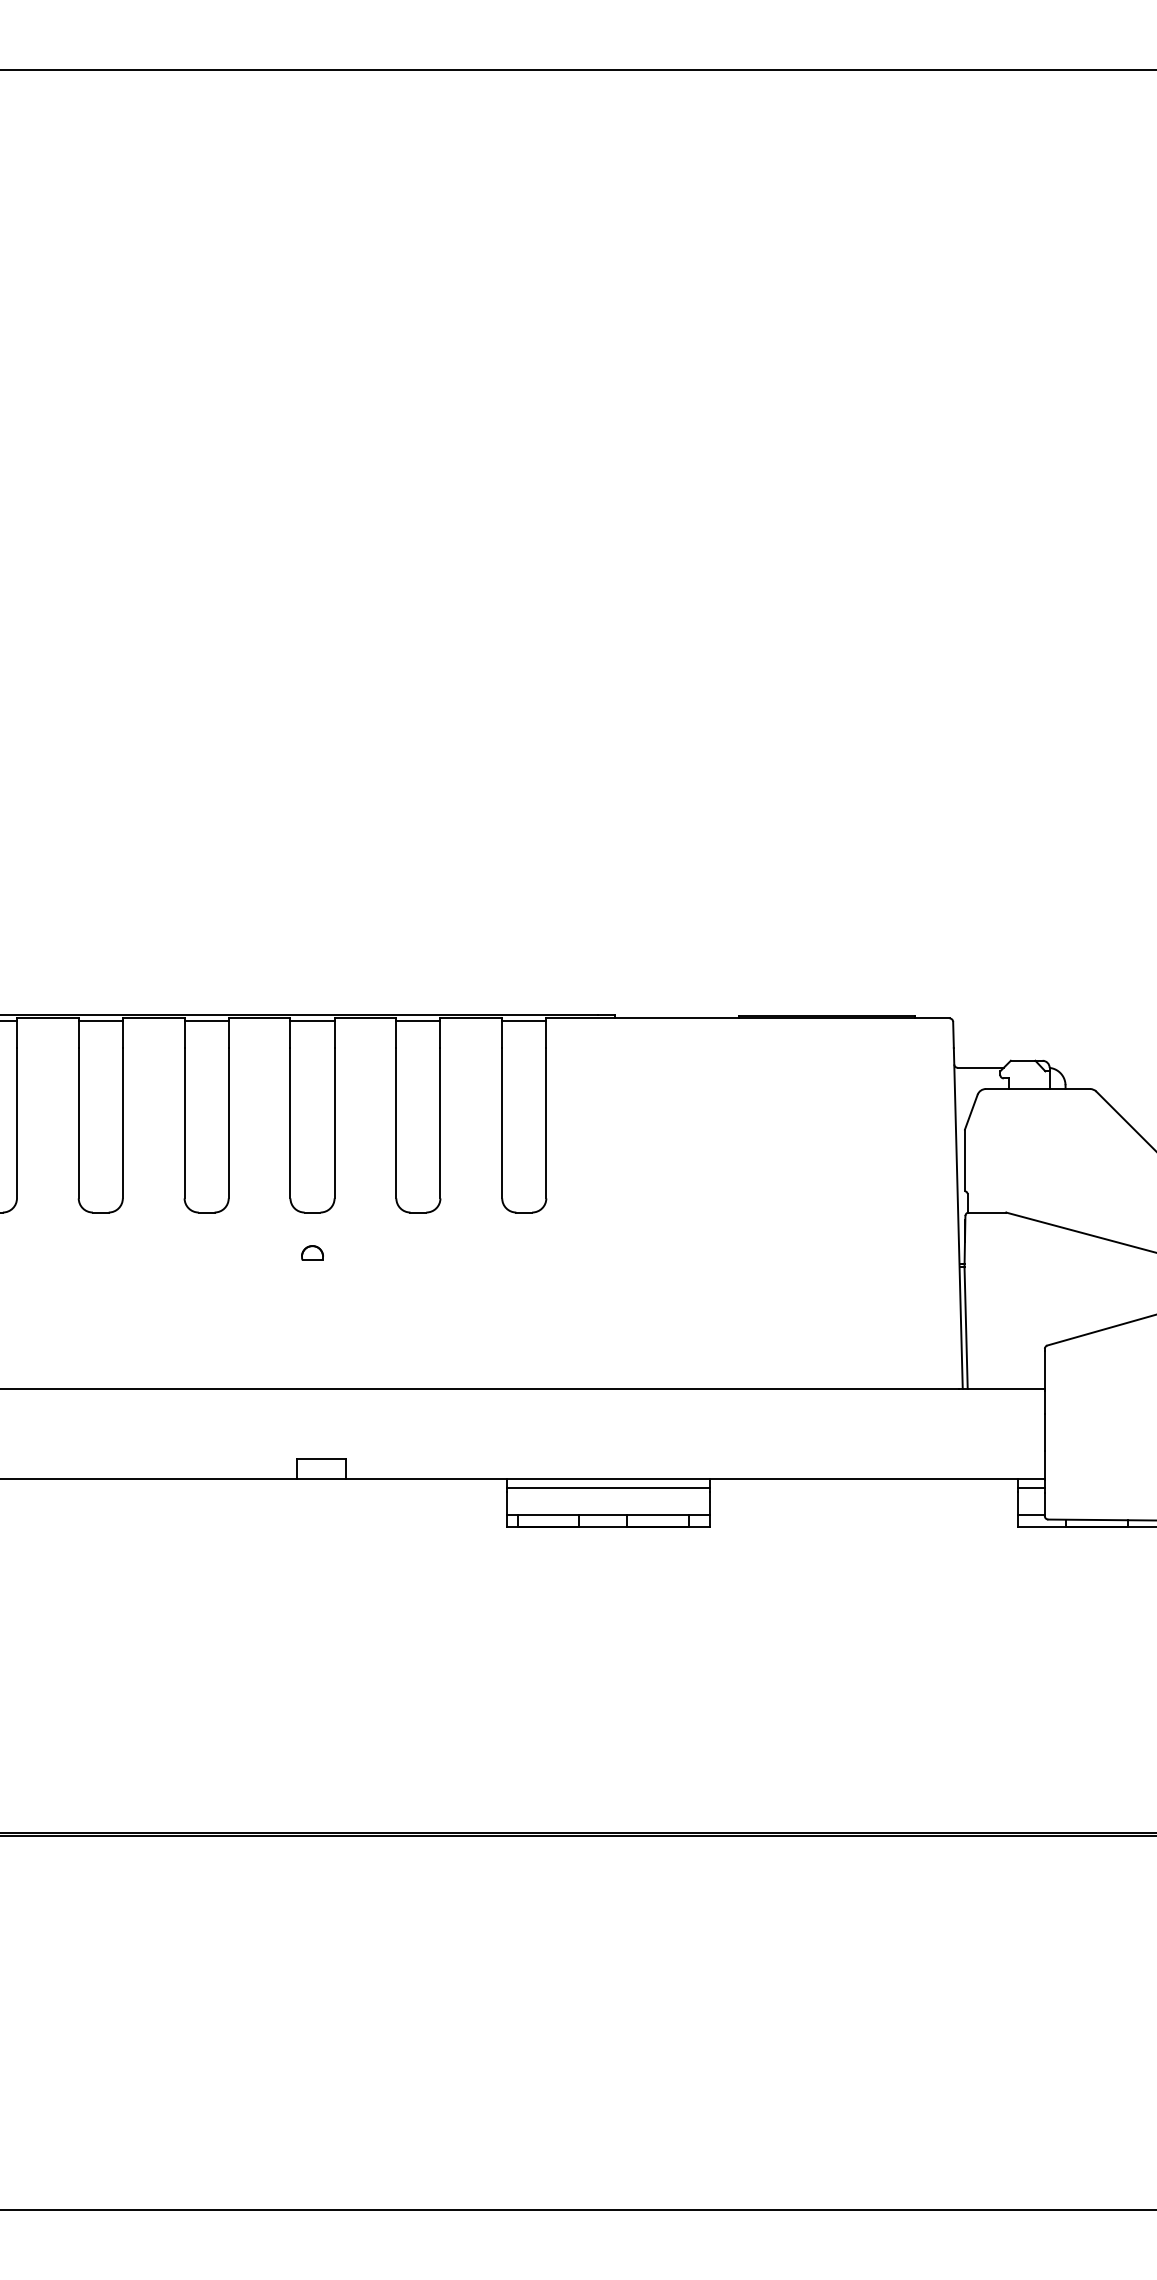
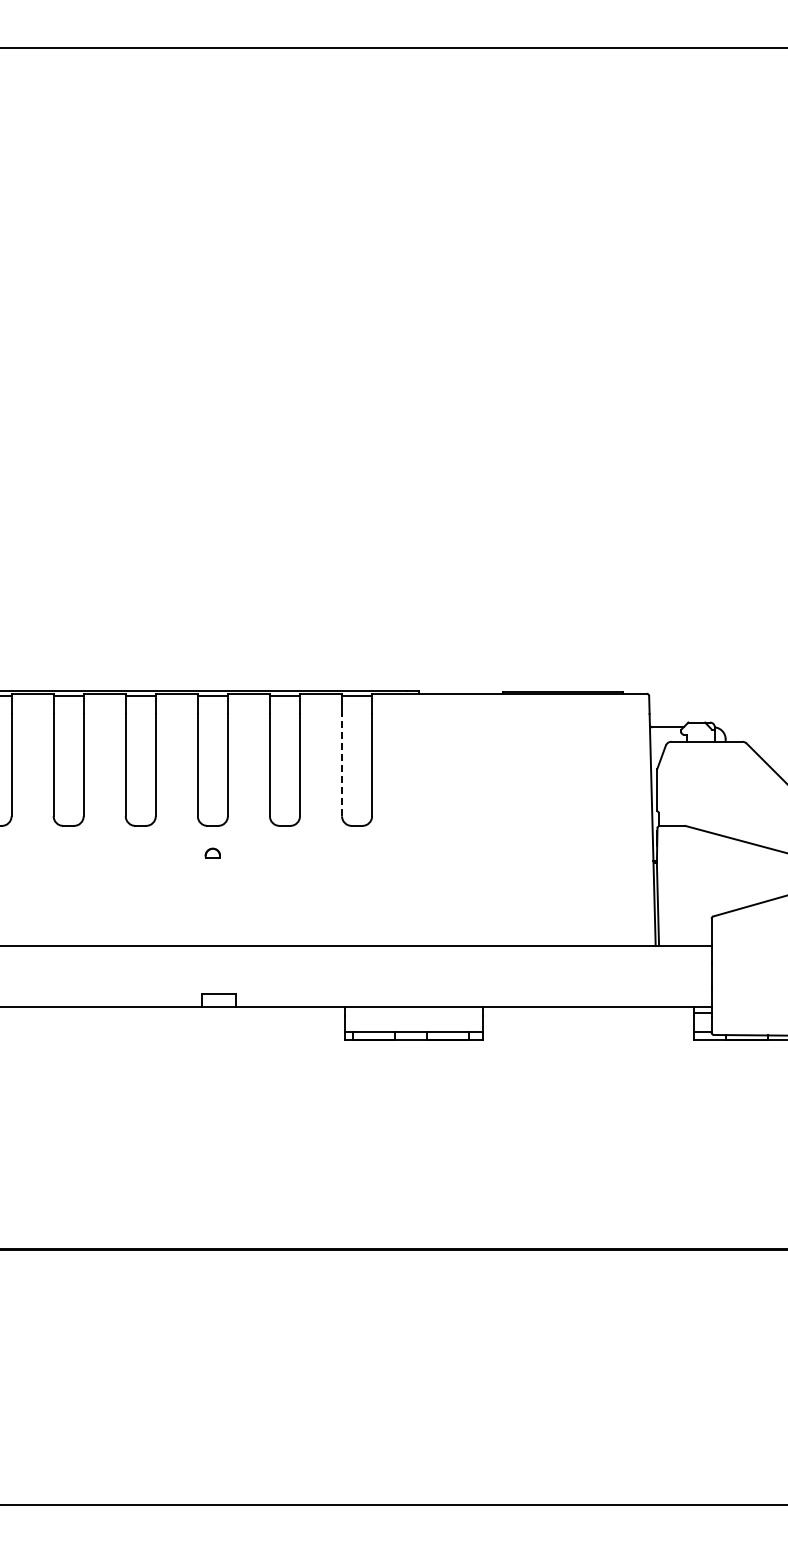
line: (502, 1122) -> (342, 764), solid -> dashed
line: (608, 1488) -> (414, 1013), removed

